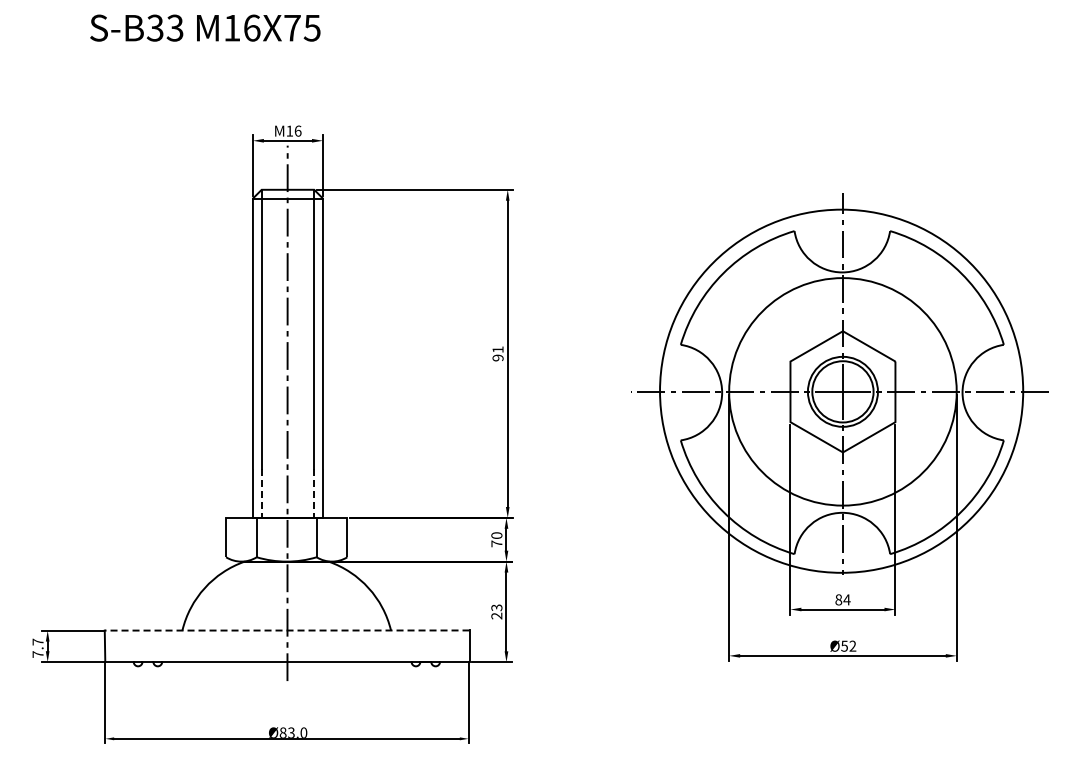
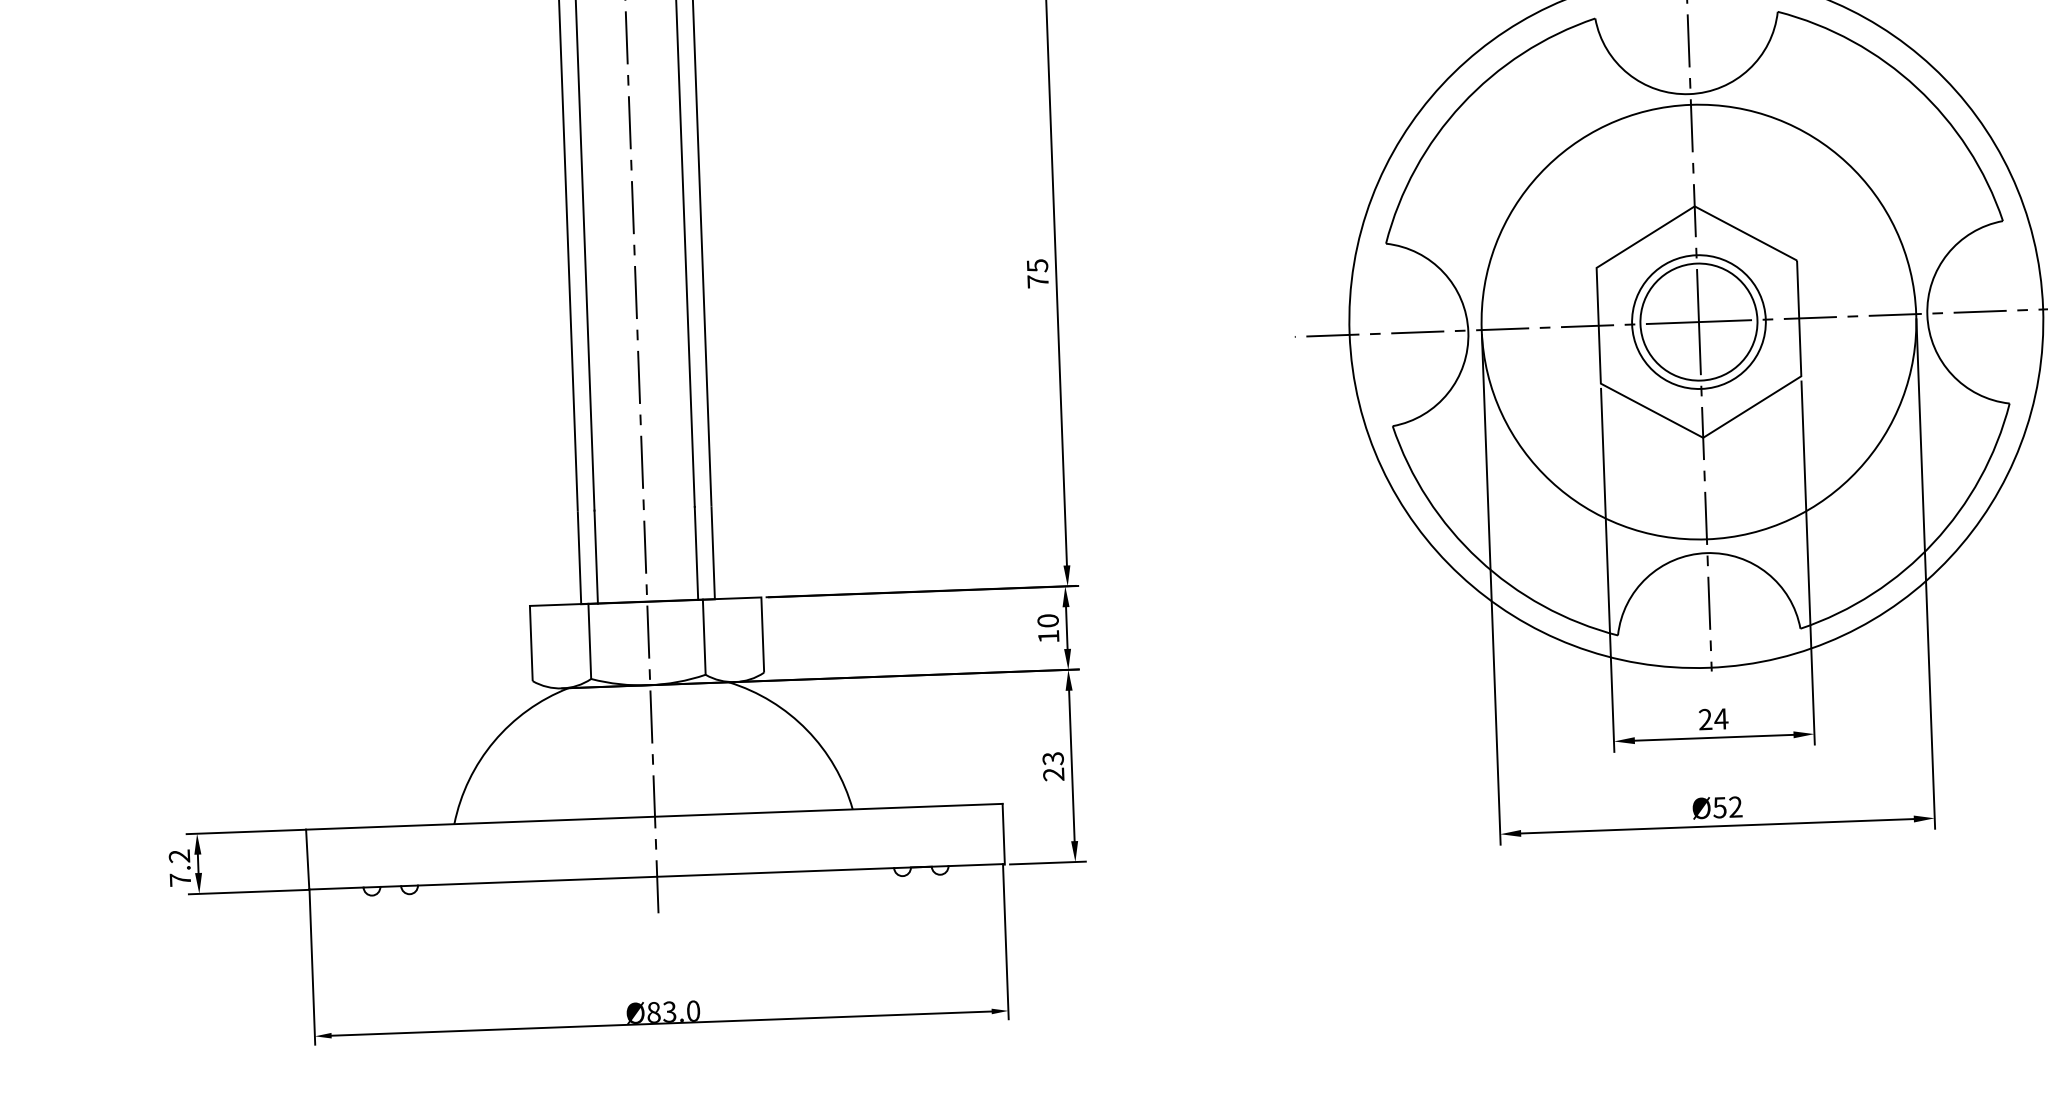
text: (497, 353) -> (1036, 273), 91 -> 75
line: (261, 494) -> (595, 558), dashed -> solid
line: (314, 494) -> (697, 555), dashed -> solid
text: (496, 543) -> (1048, 635), 70 -> 10
text: (838, 599) -> (1704, 718), 84 -> 24
line: (286, 630) -> (653, 816), dashed -> solid
text: (37, 641) -> (178, 855), 7.7 -> 7.2

